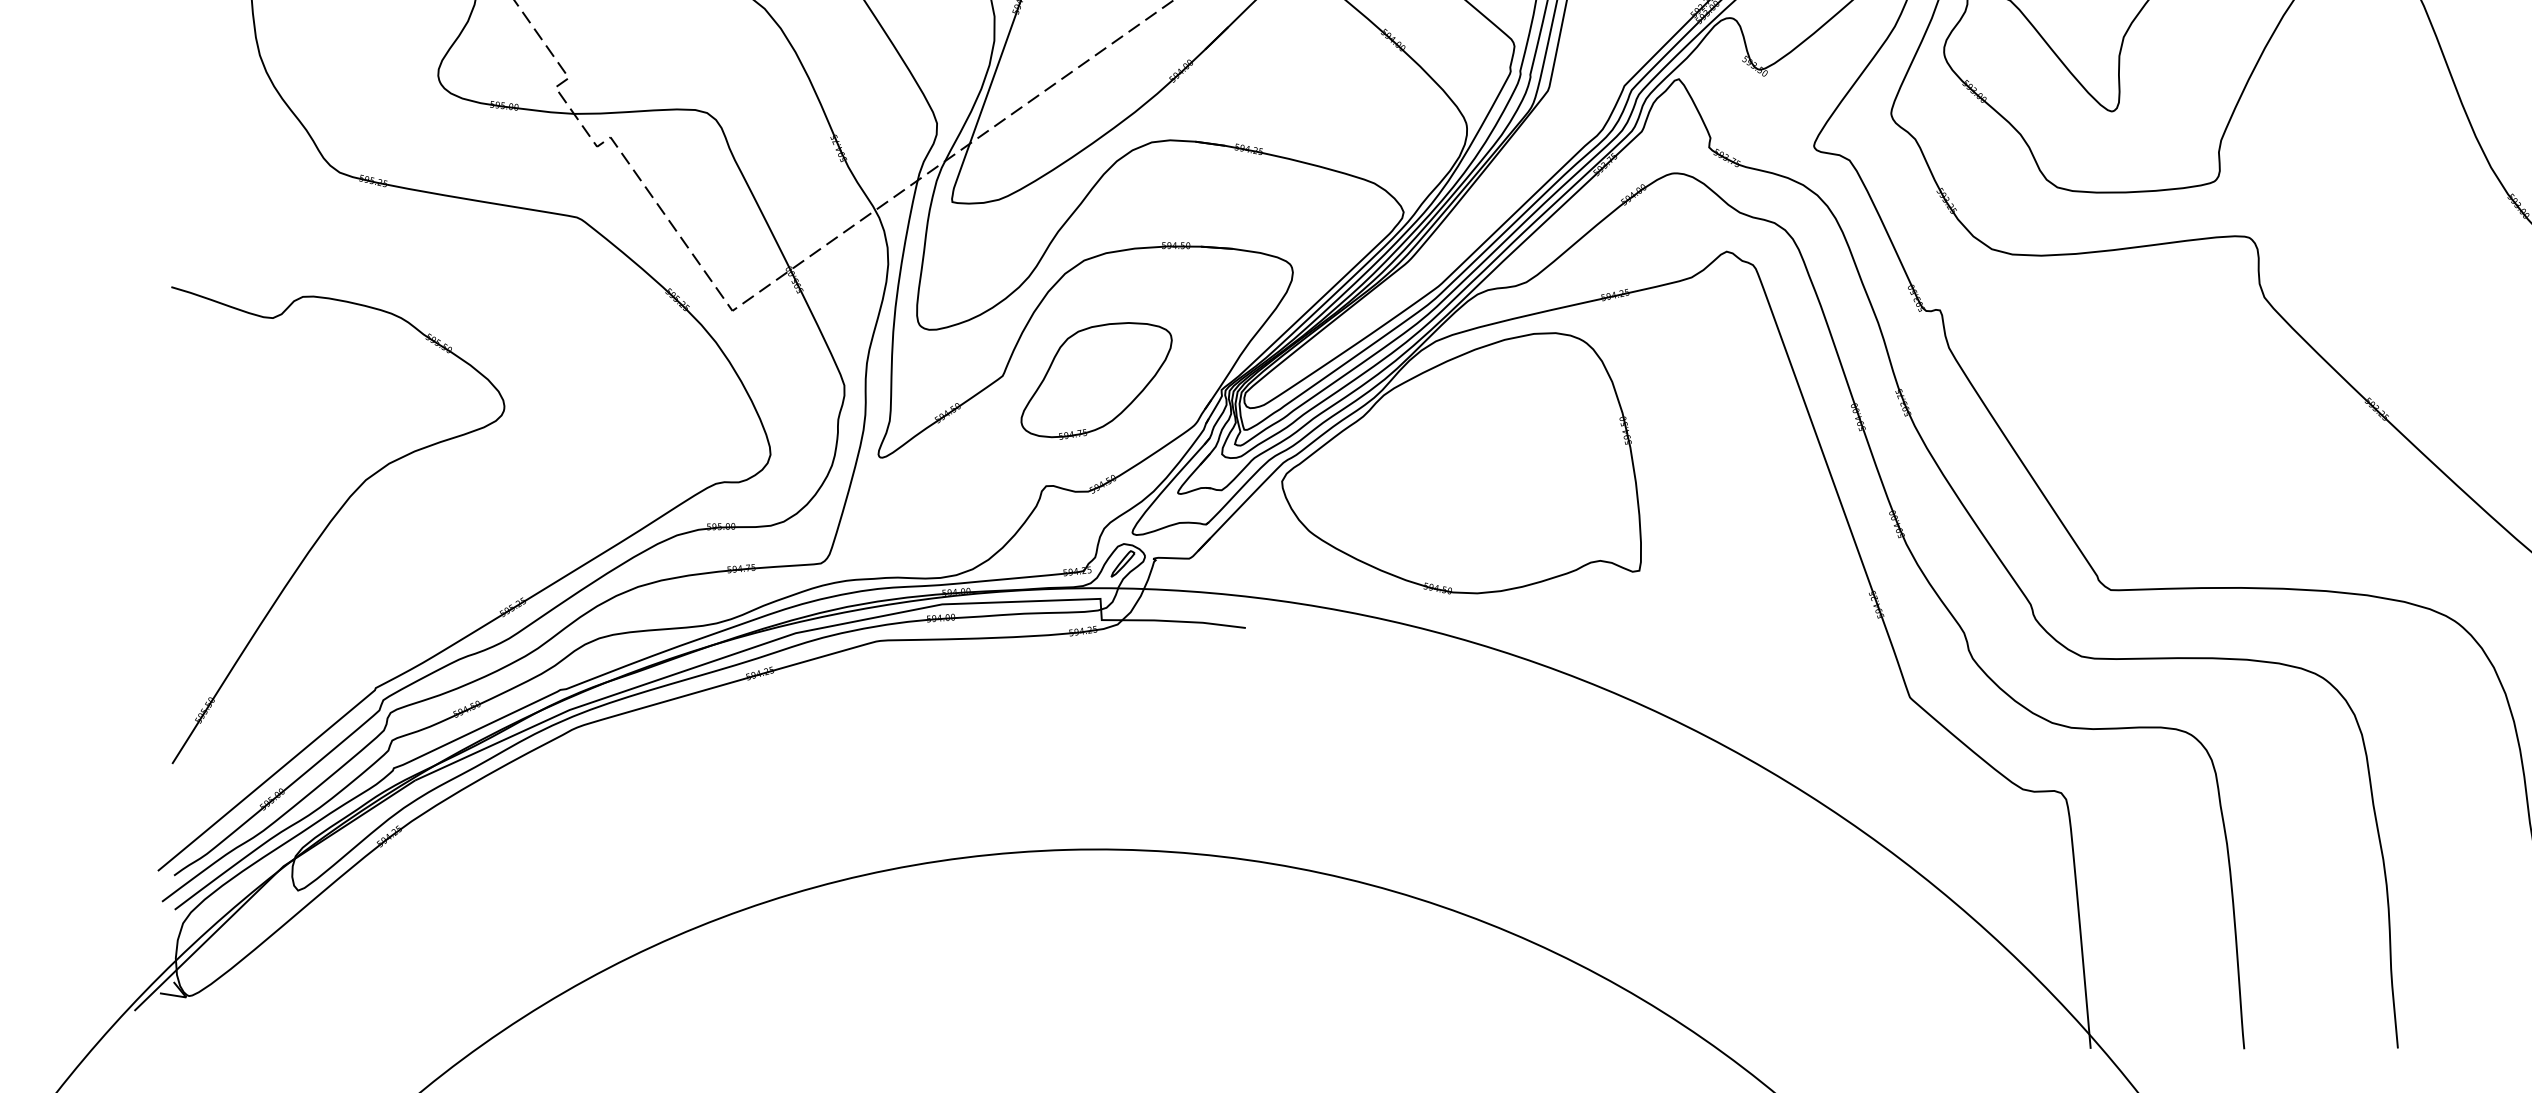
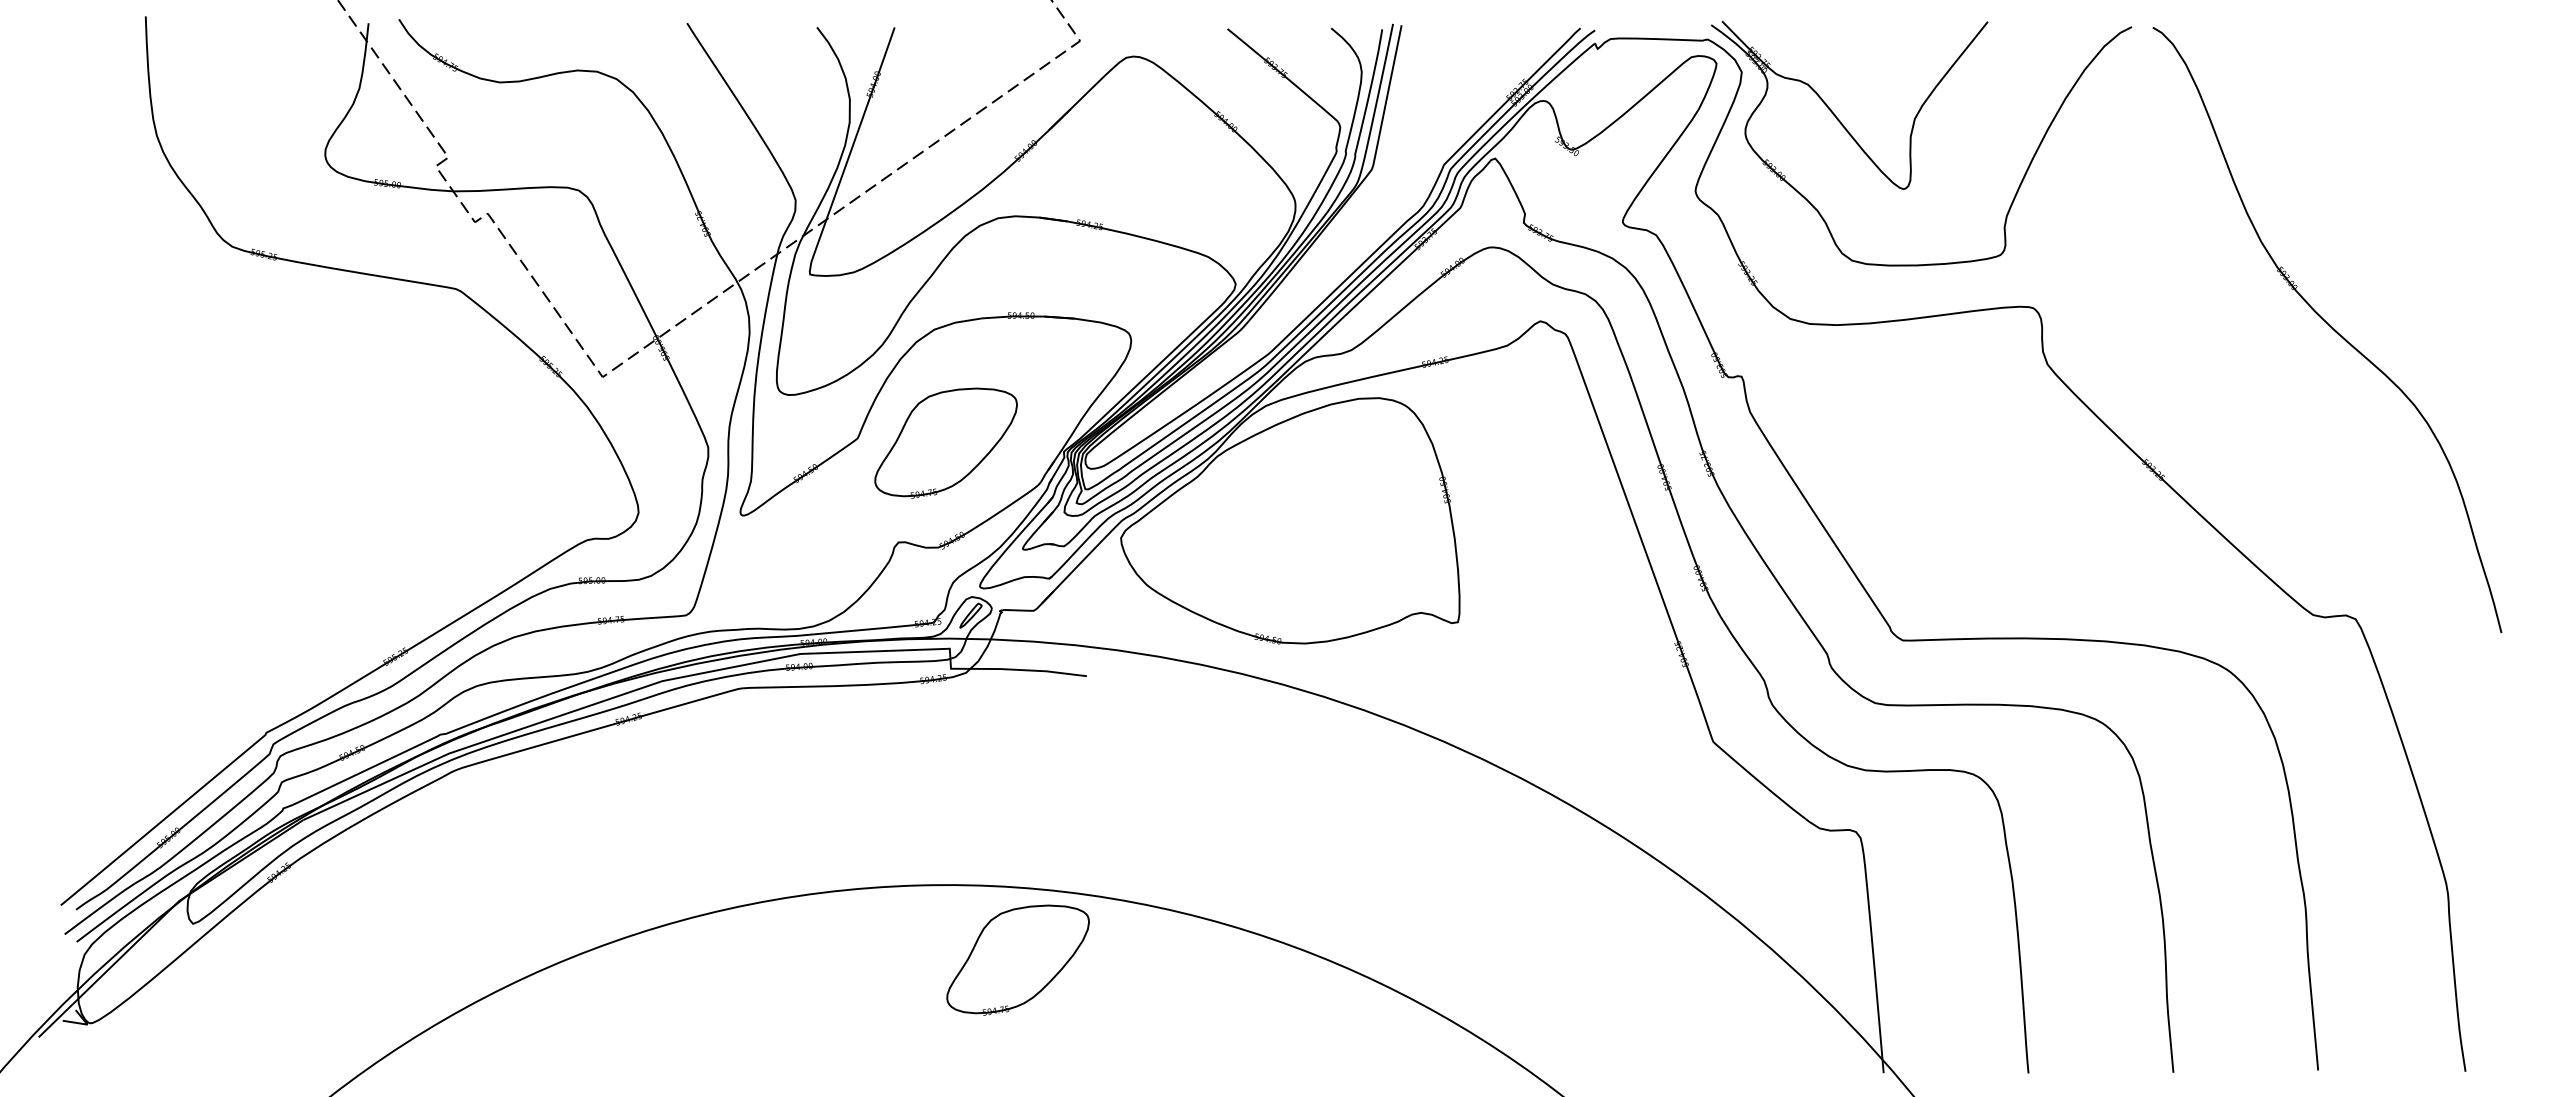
part: (332, 521) -> (225, 575), removed
part: (1172, 928) -> (1017, 959), added

